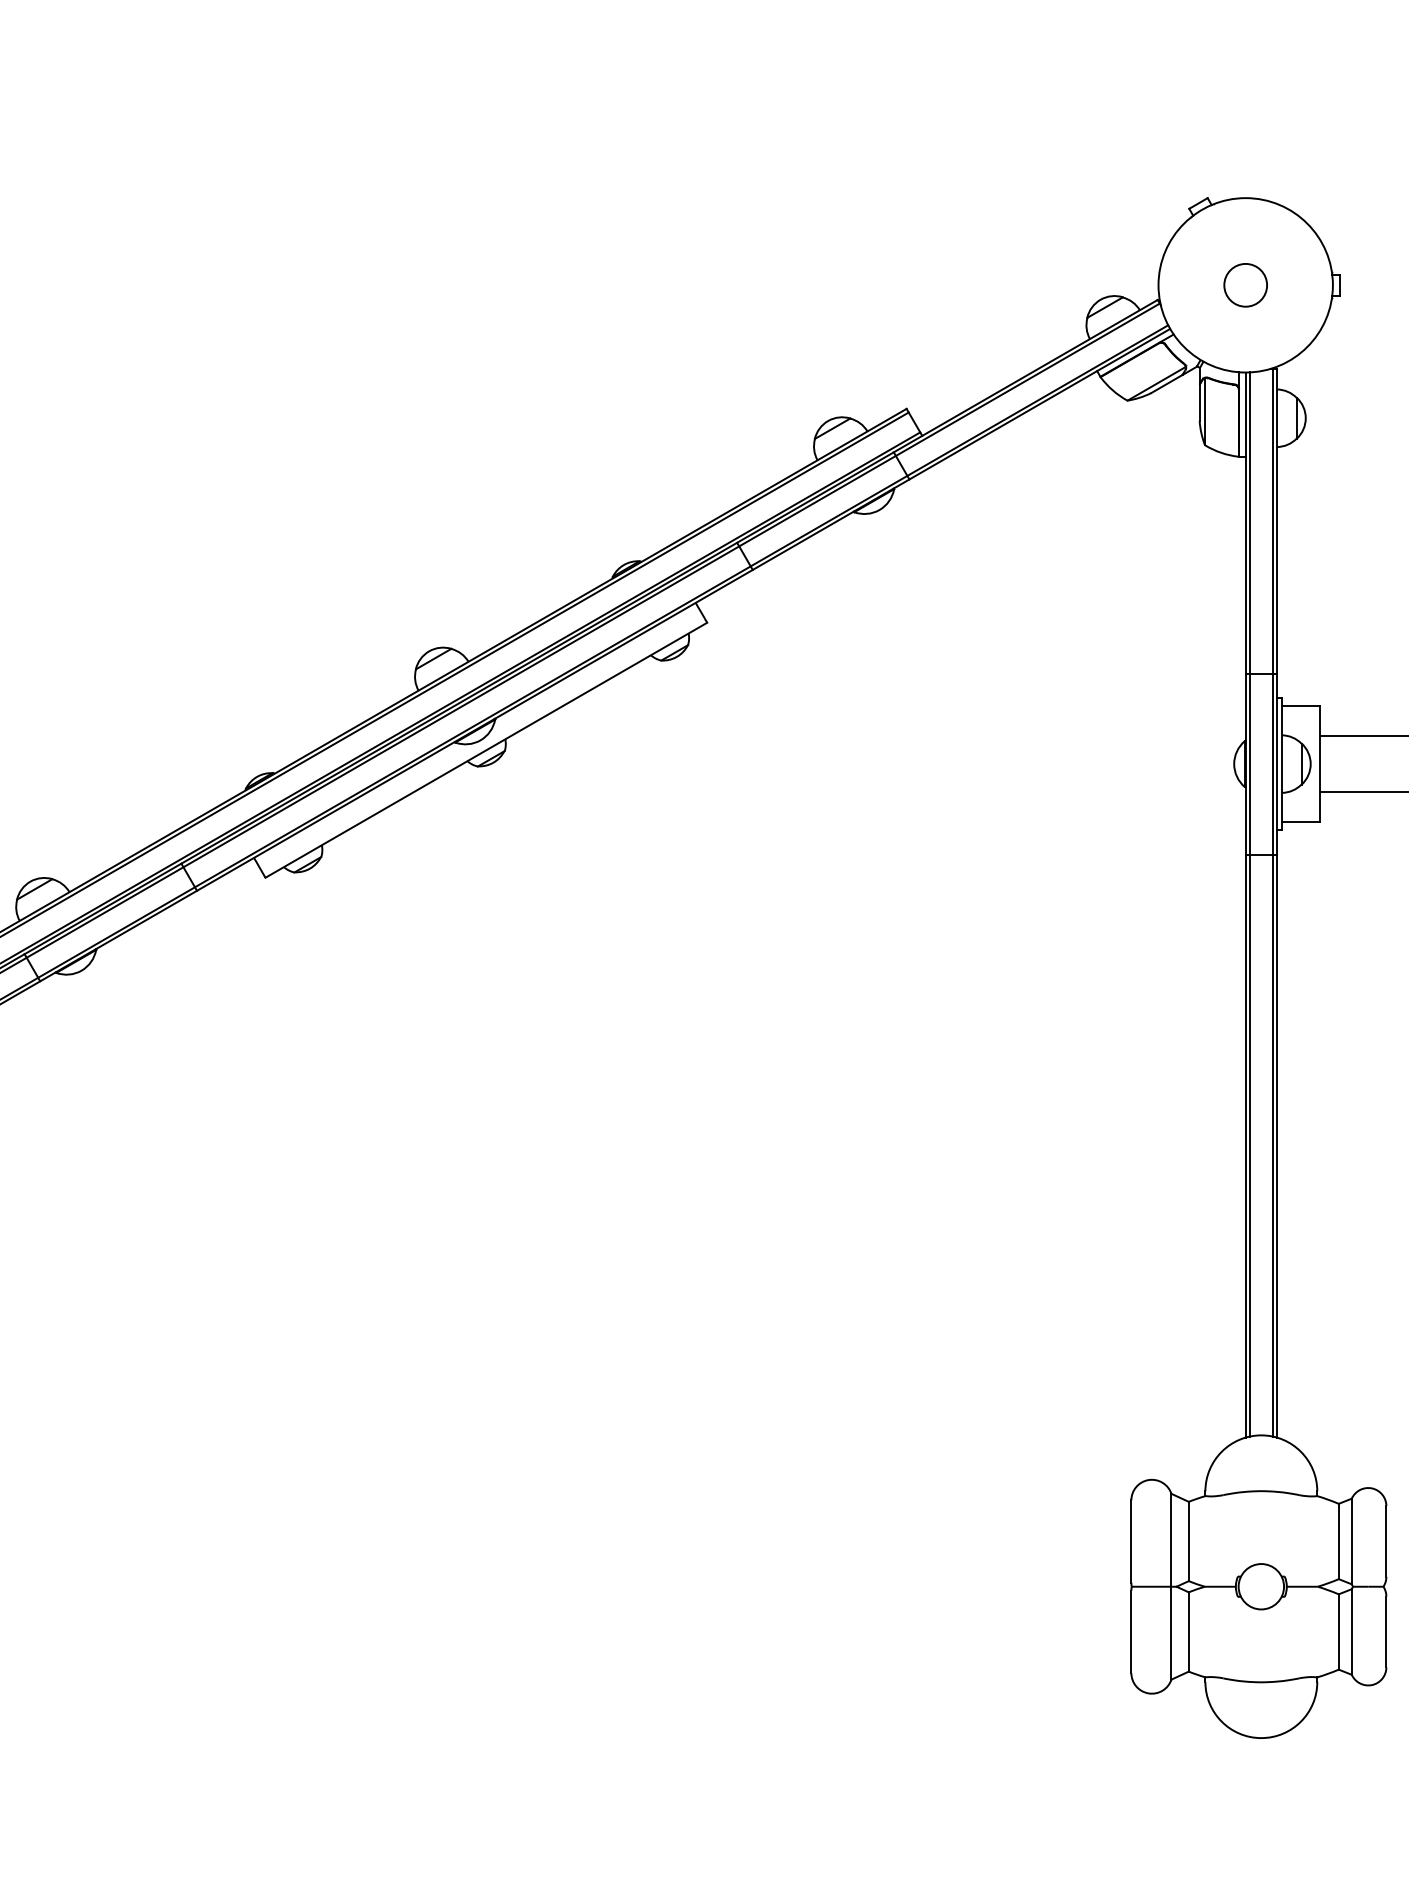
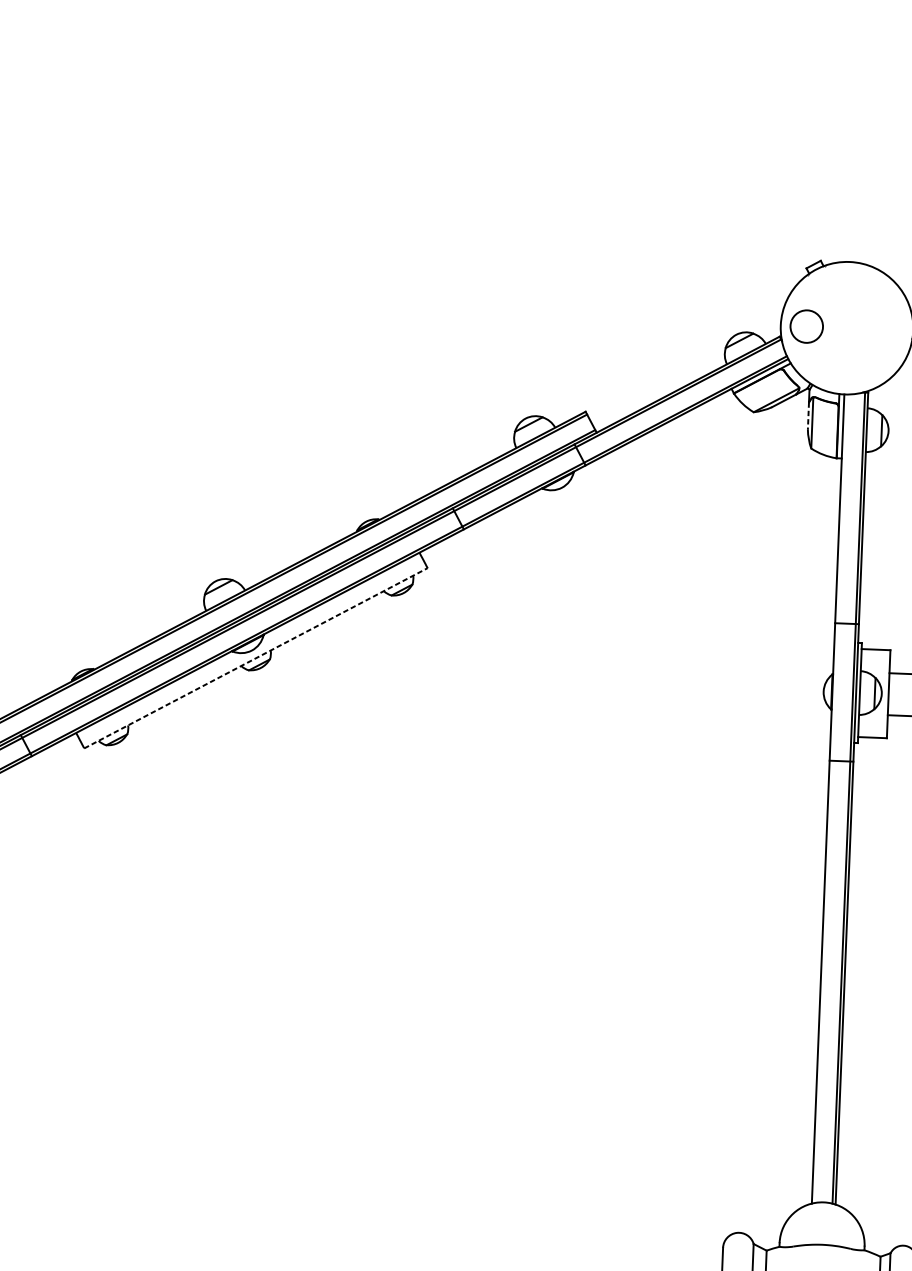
circle: (1245, 285) -> (806, 326), moved
line: (1199, 403) -> (808, 416), solid -> dashed
line: (486, 750) -> (256, 658), solid -> dashed
line: (1249, 904) -> (831, 798), removed

